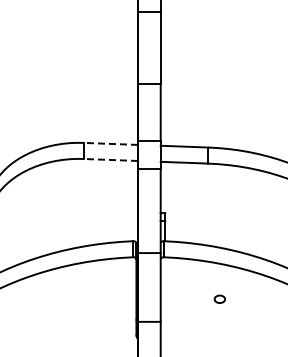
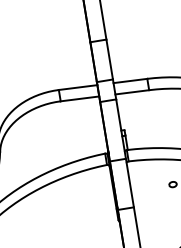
line: (110, 143) -> (77, 87), dashed -> solid
line: (110, 159) -> (79, 98), dashed -> solid

